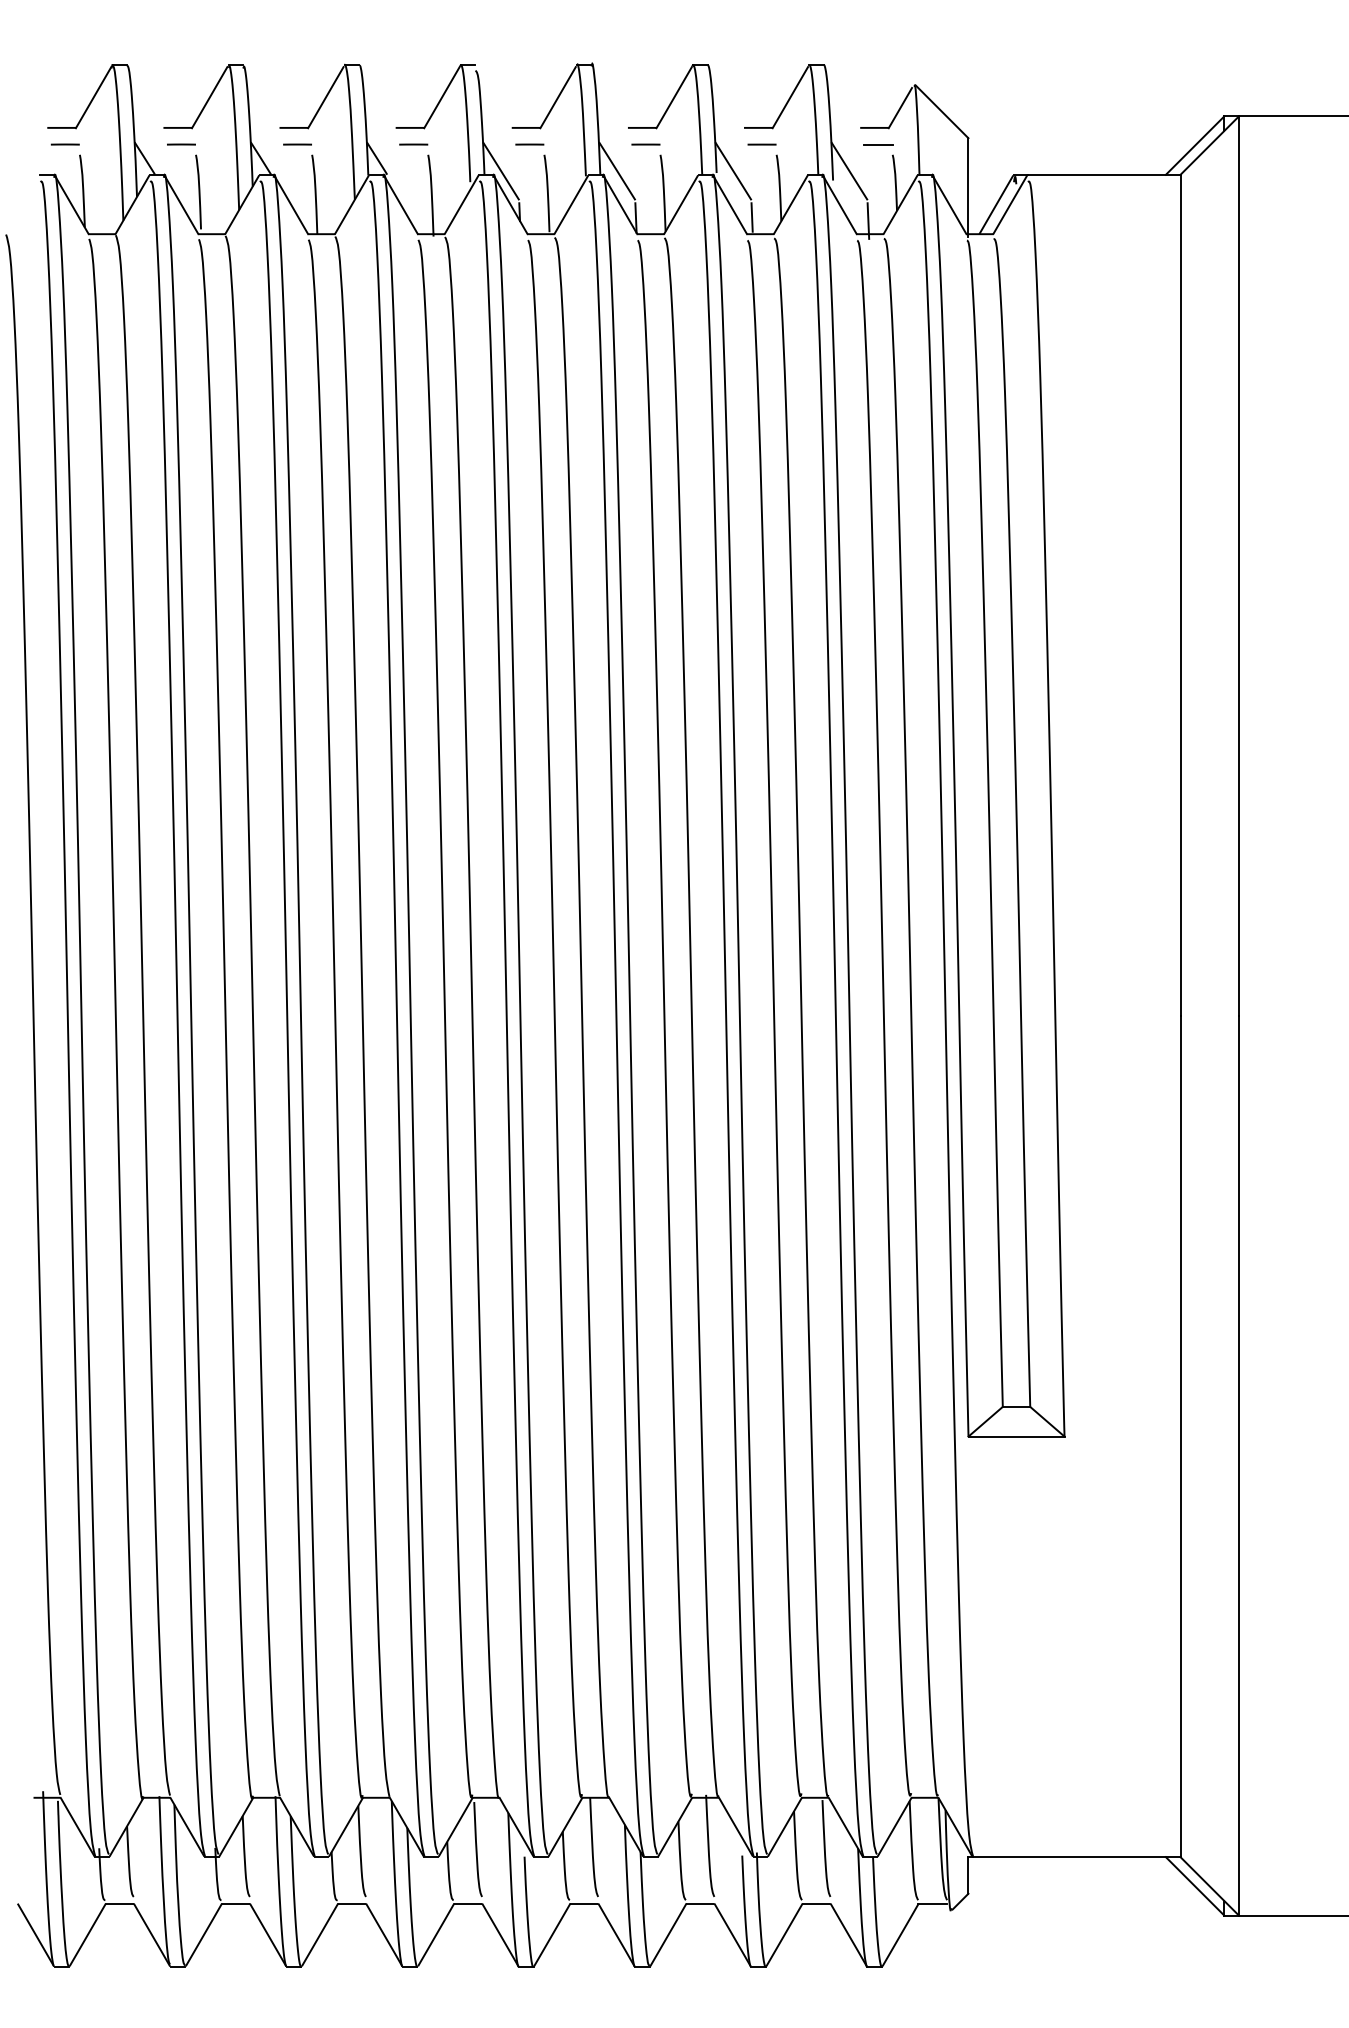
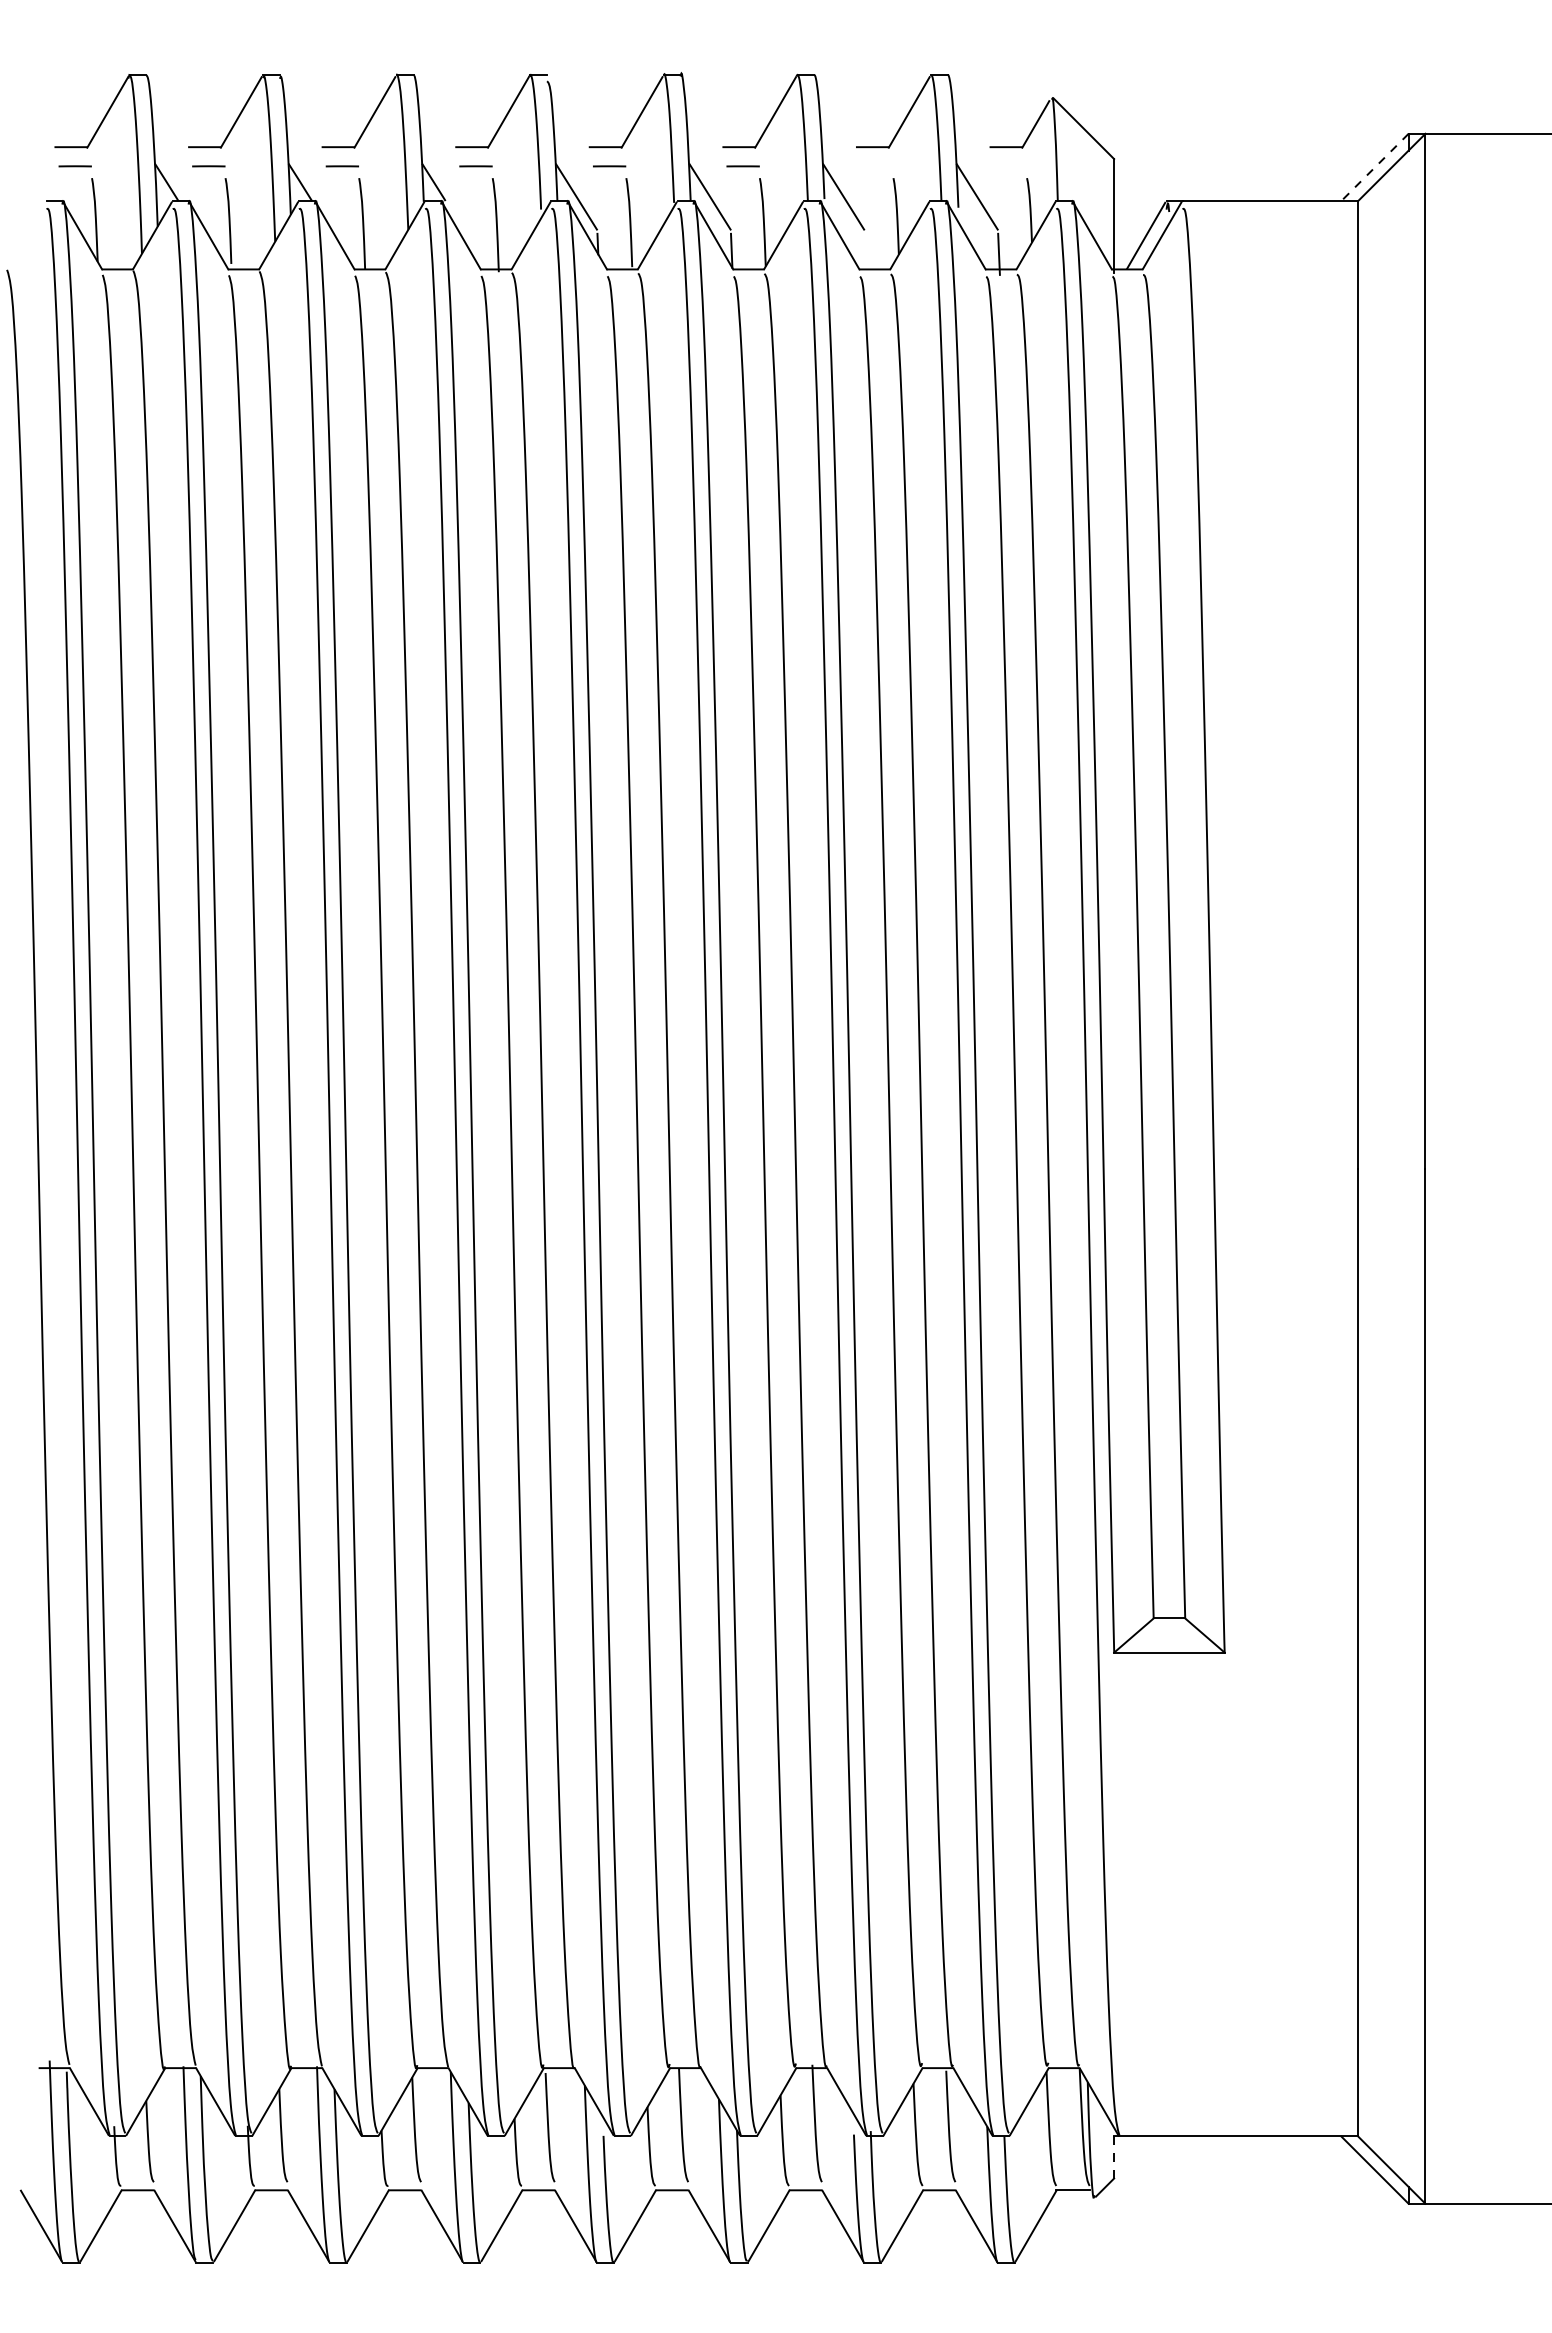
line: (878, 143) -> (1010, 165), removed
line: (761, 144) -> (876, 166), removed
line: (1194, 145) -> (1374, 167), solid -> dashed
line: (751, 216) -> (864, 249), removed
line: (968, 1875) -> (1114, 2157), solid -> dashed

